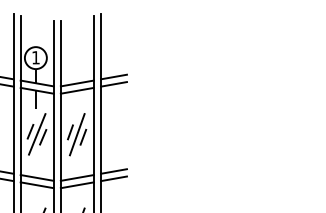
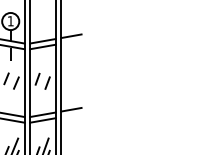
line: (113, 84) -> (71, 42), removed
line: (36, 134) -> (11, 80), removed
line: (76, 134) -> (42, 80), removed
line: (113, 178) -> (71, 115), removed

